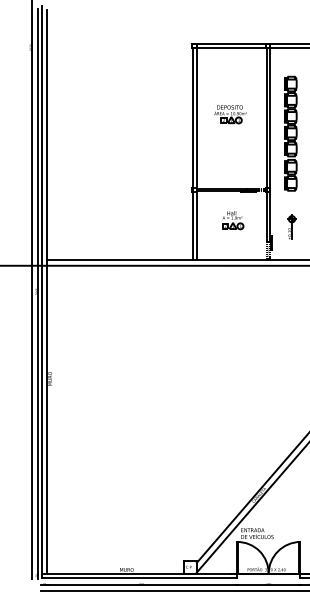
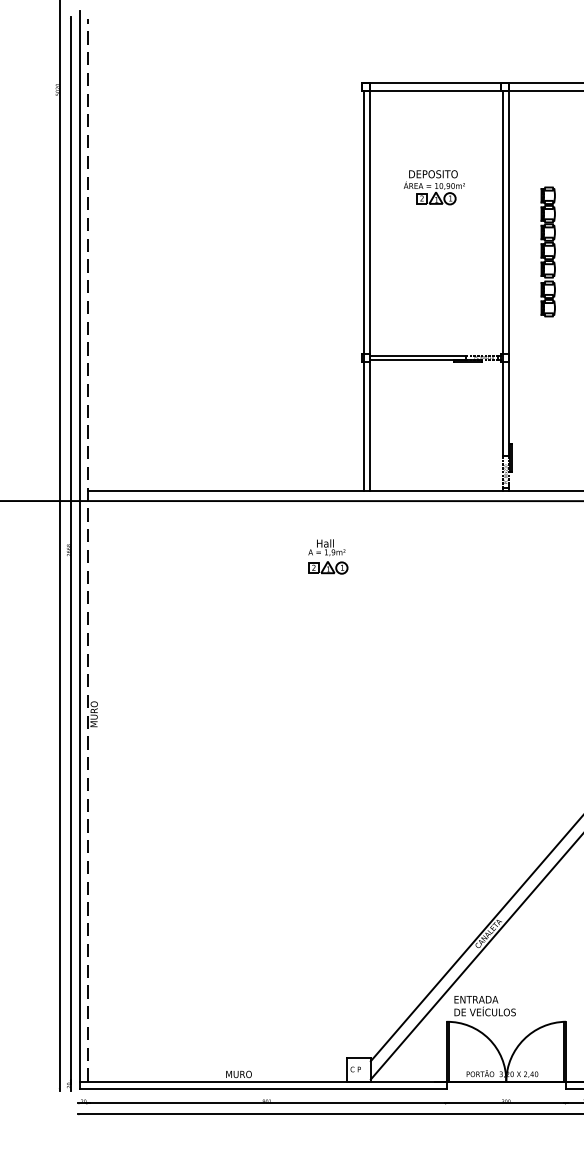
part: (230, 114) -> (434, 187), moved
part: (290, 133) -> (547, 251), size x0.6
part: (233, 220) -> (328, 557), moved
part: (291, 226) -> (549, 426), removed
line: (46, 291) -> (87, 549), solid -> dashed

